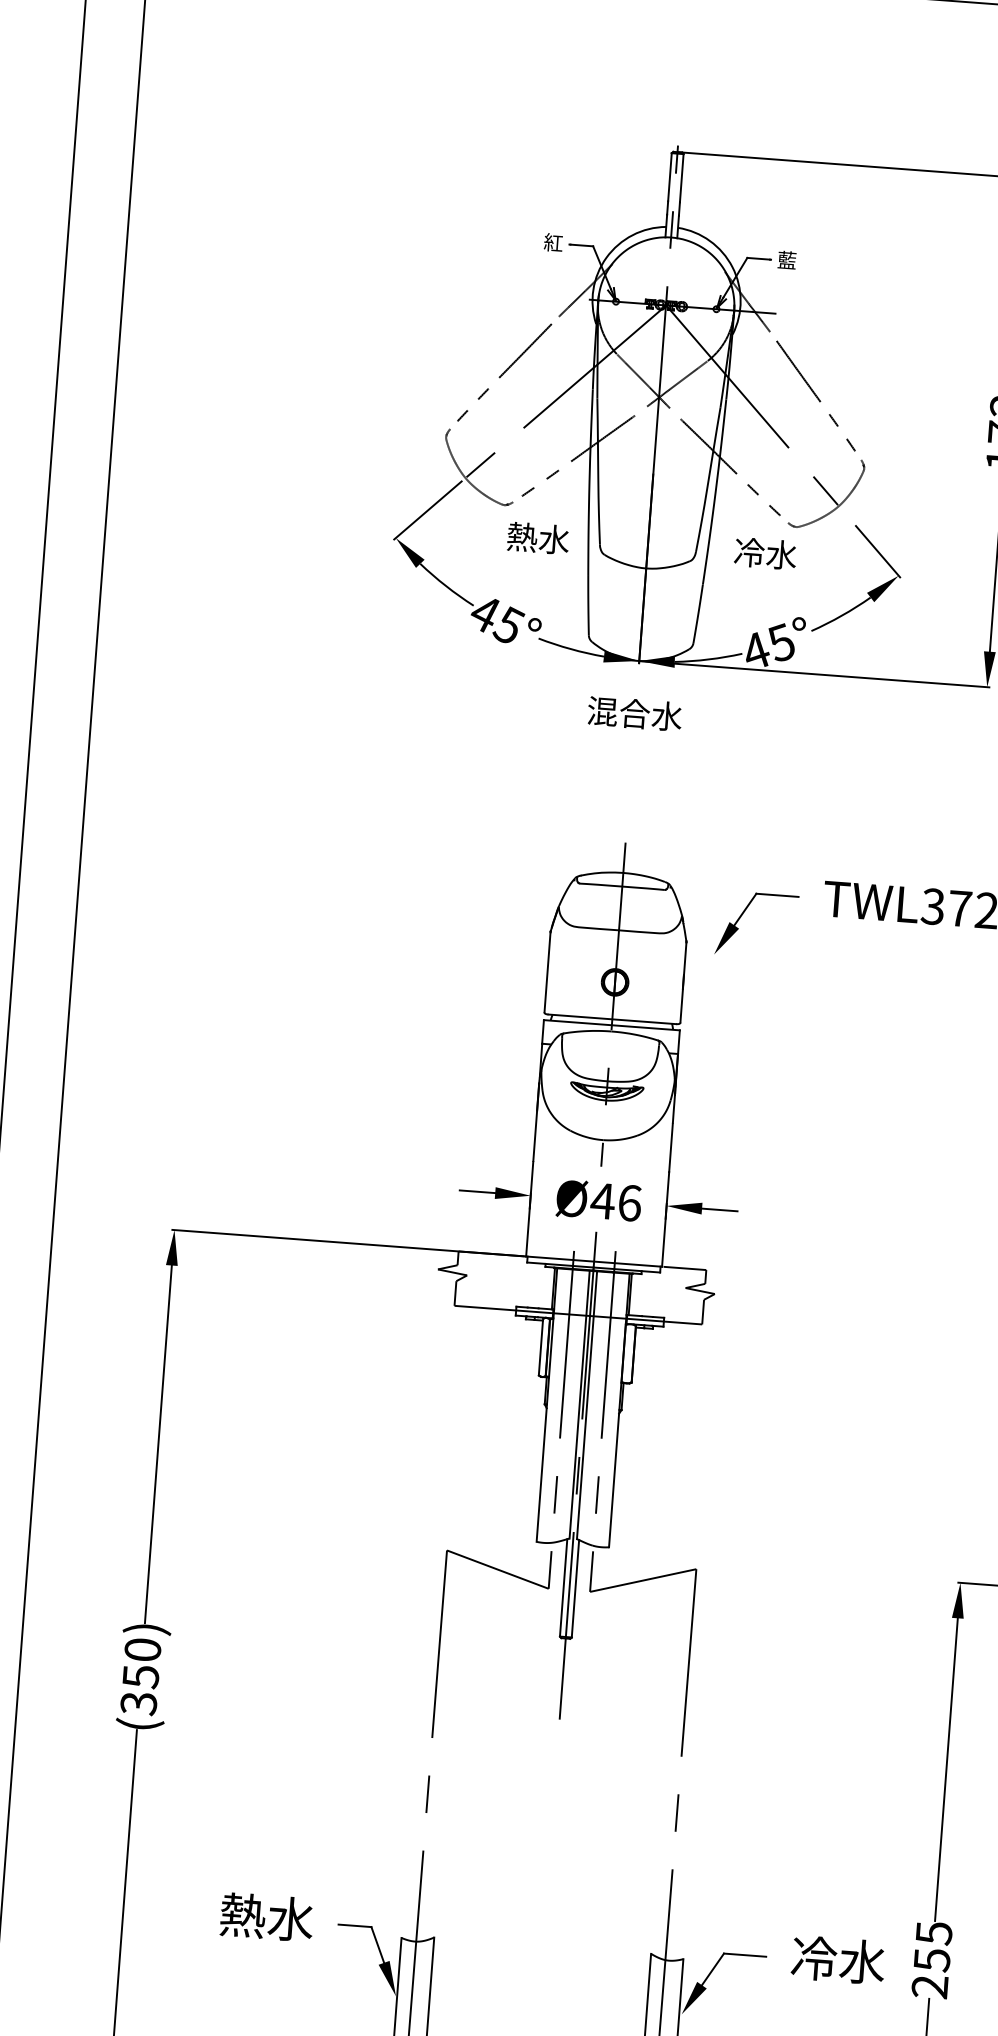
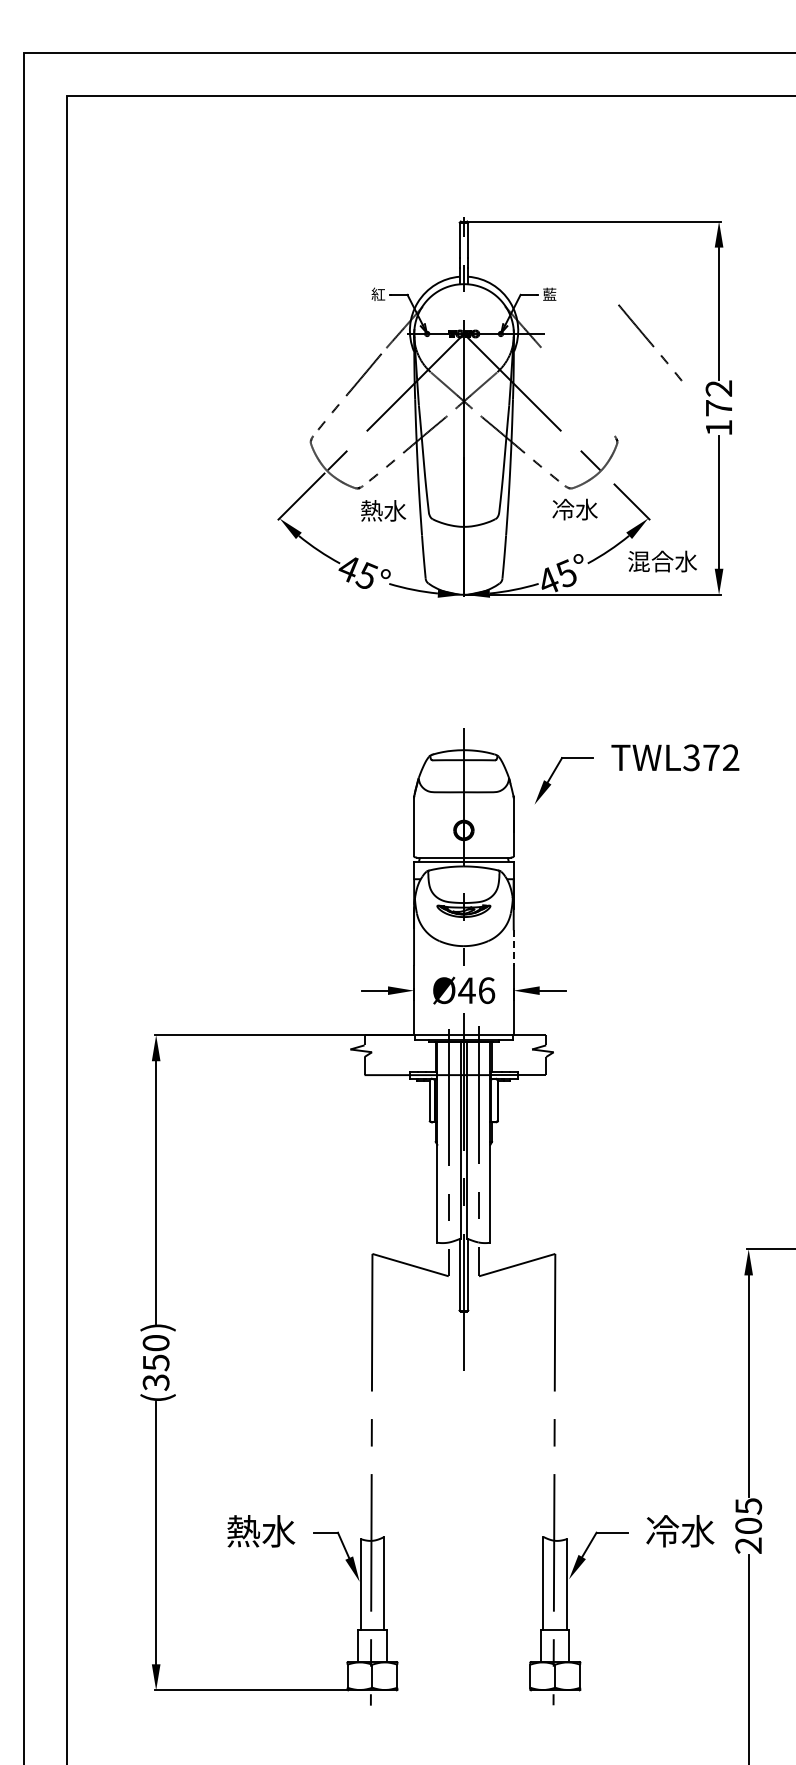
curve: (816, 395) -> (650, 342), moved
text: (764, 553) -> (574, 509), moved
text: (634, 713) -> (662, 561), moved
line: (670, 1148) -> (513, 948), solid -> dashed
text: (931, 1959) -> (748, 1525), 255 -> 205

